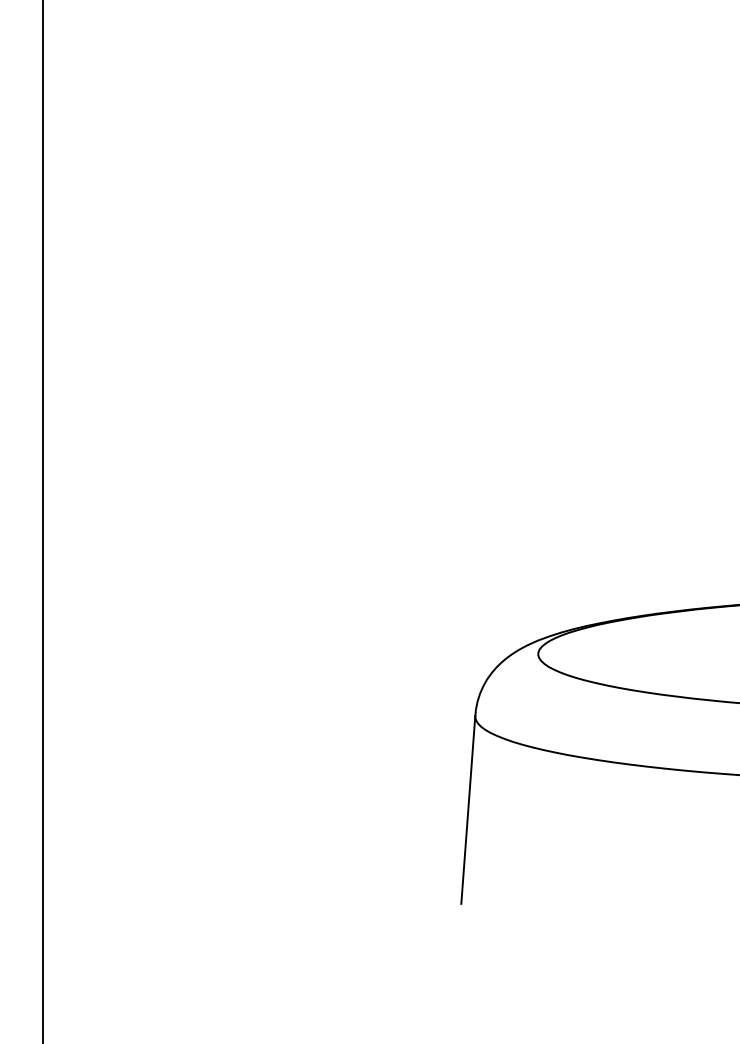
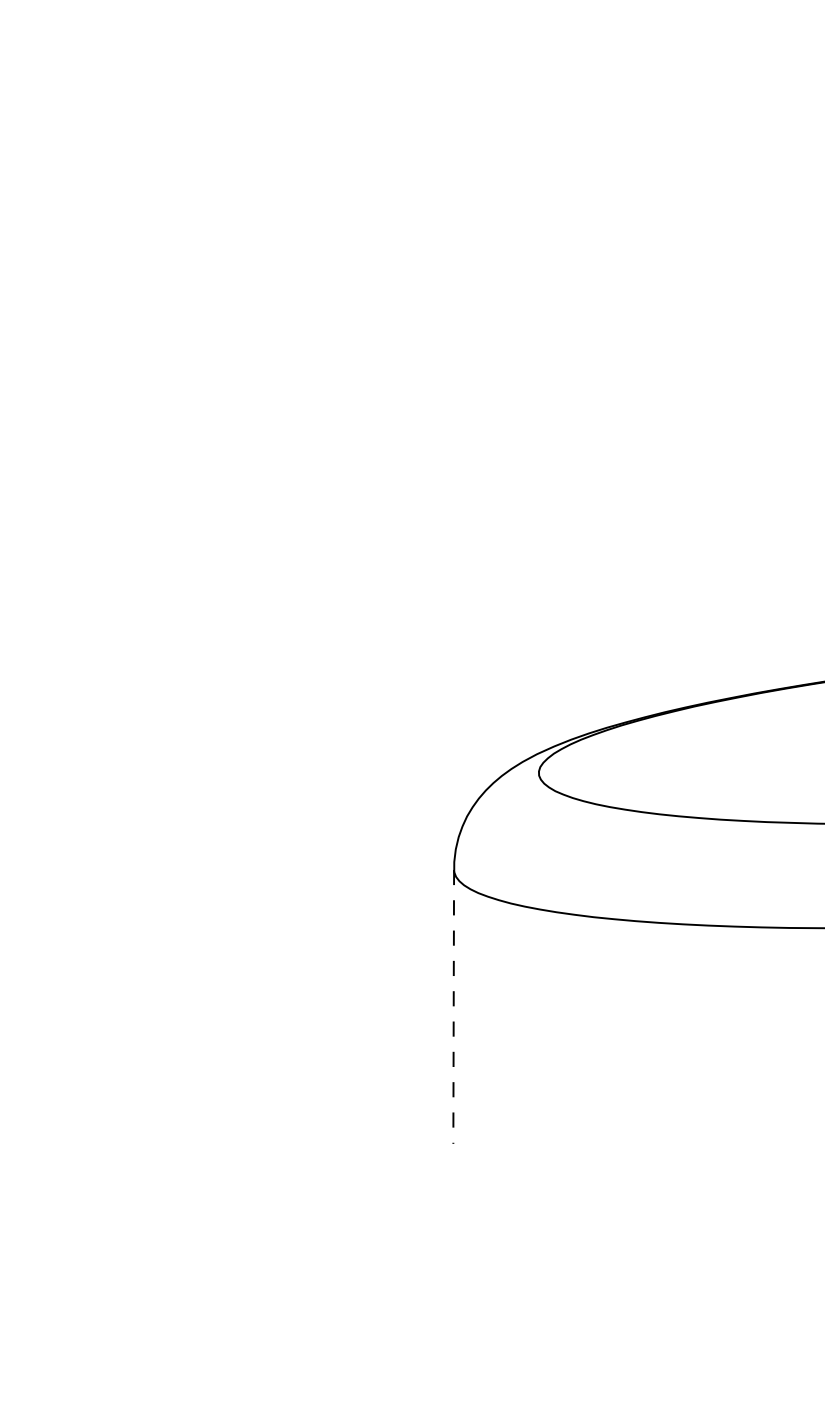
line: (468, 810) -> (454, 1007), solid -> dashed

